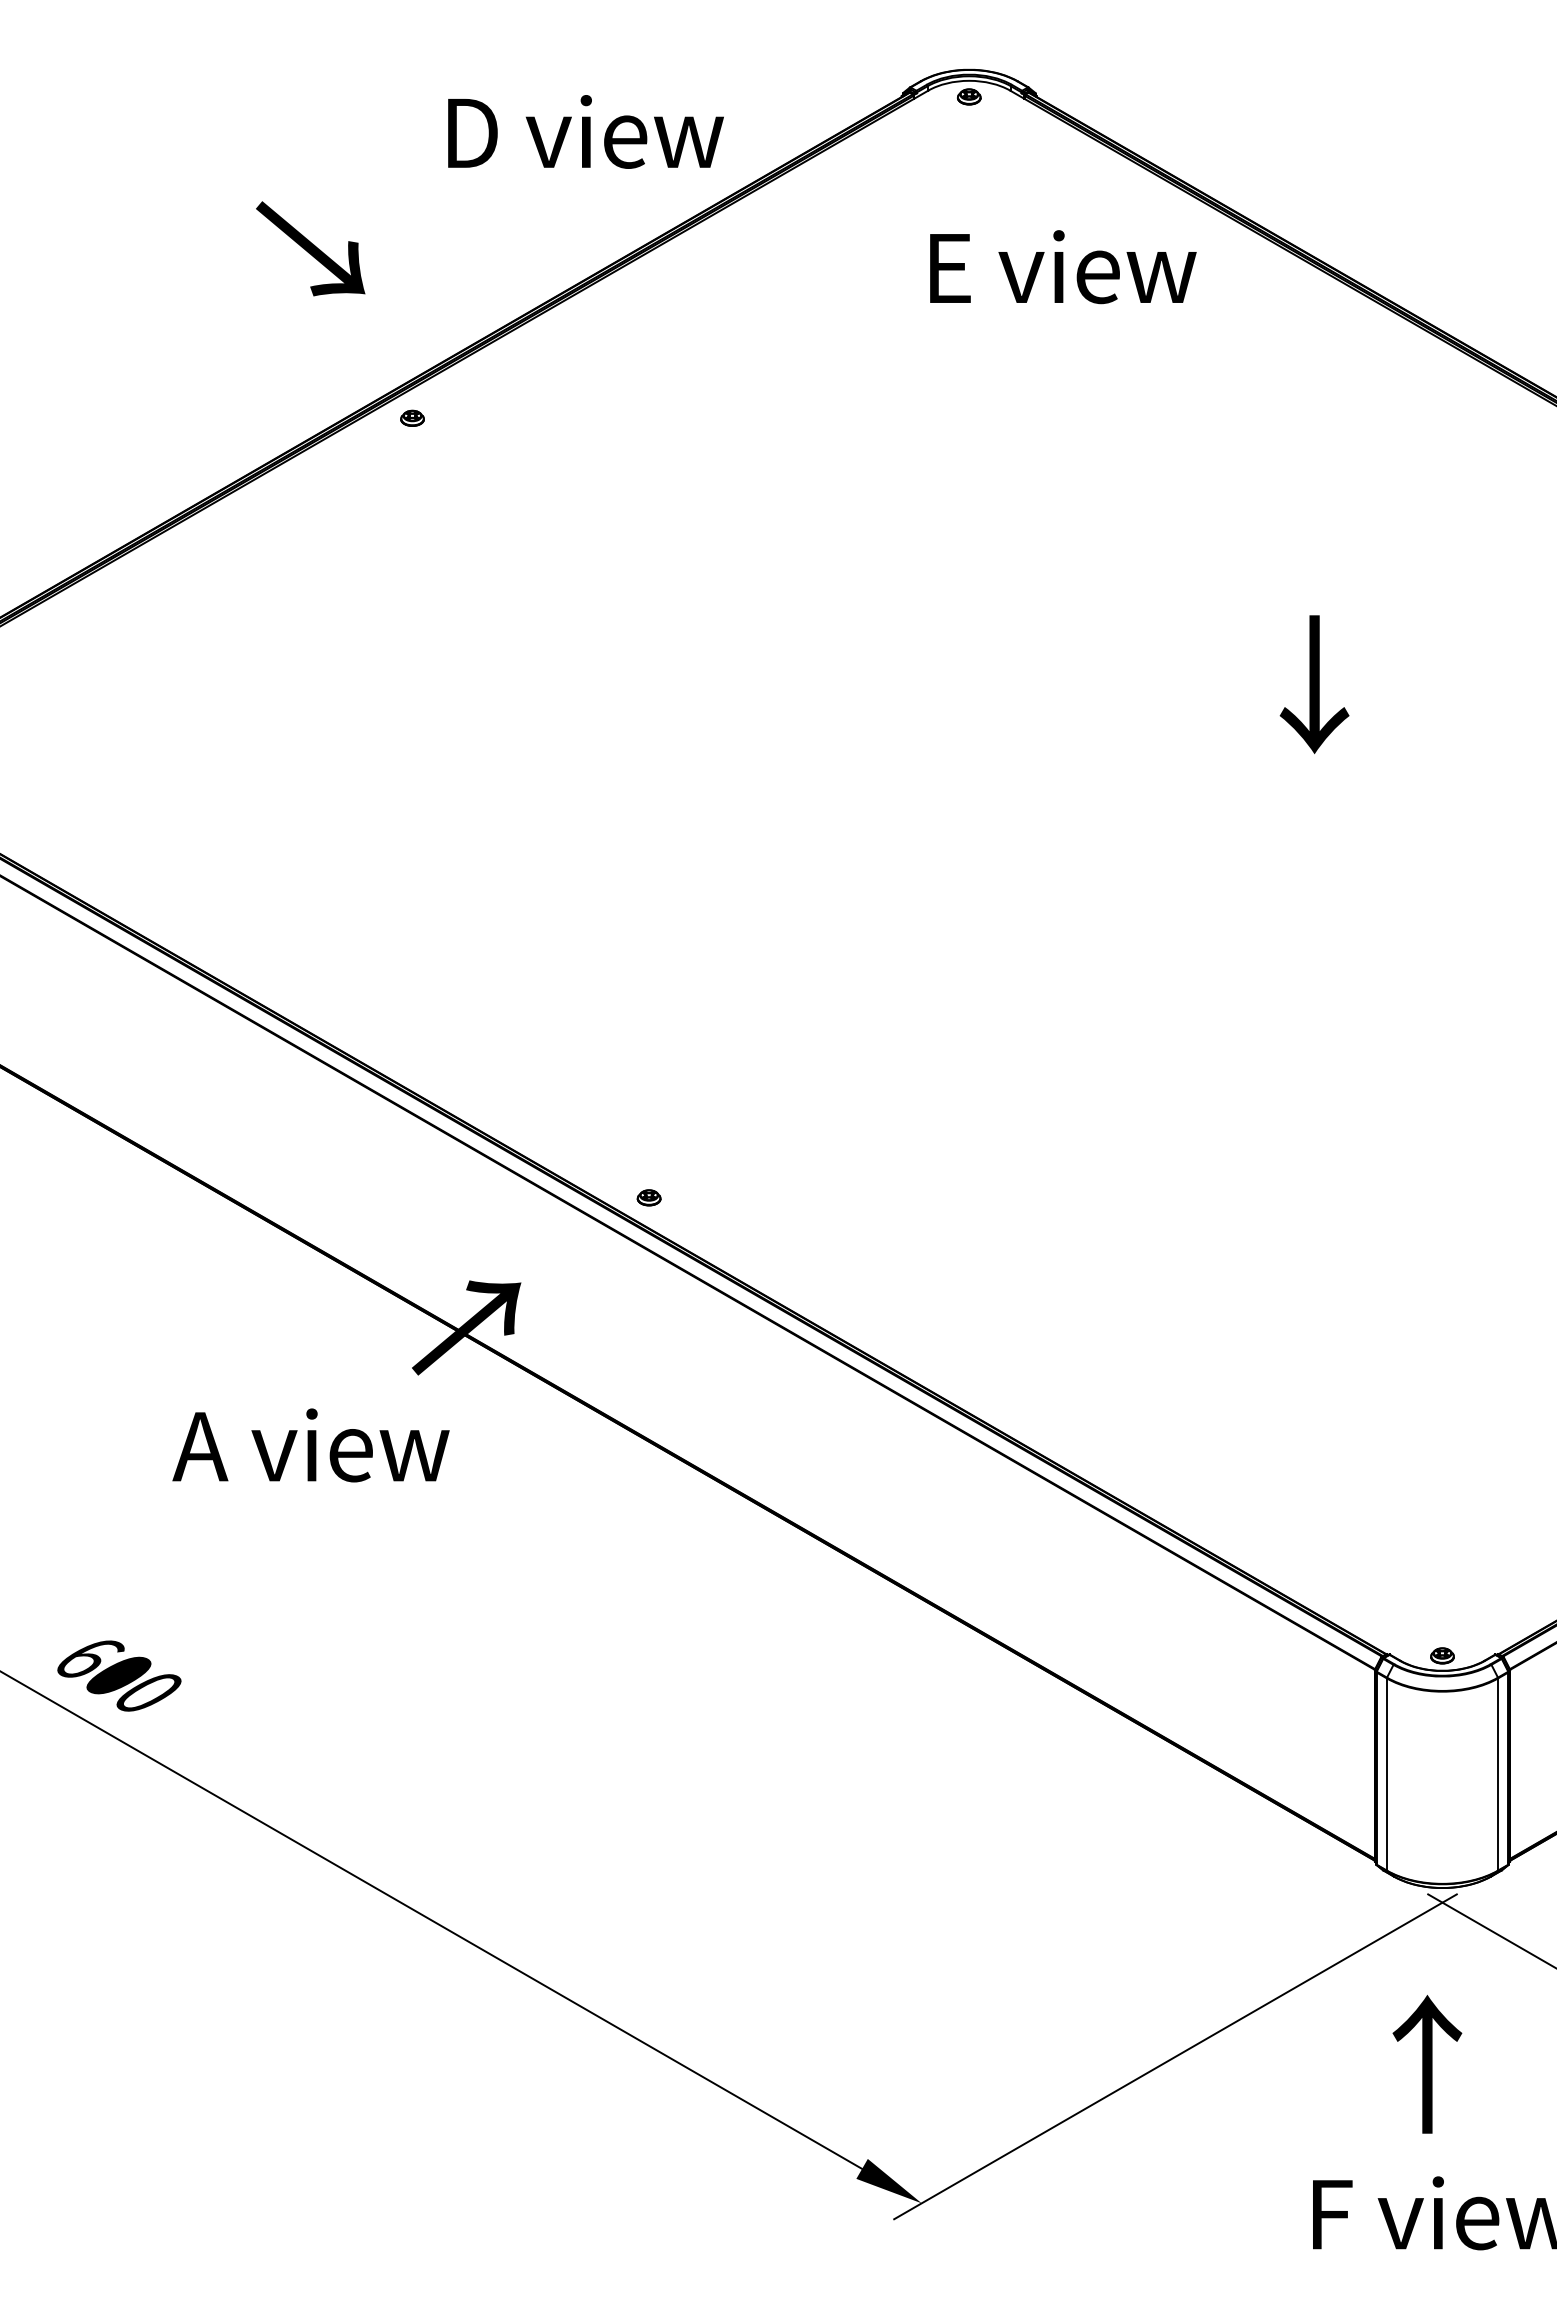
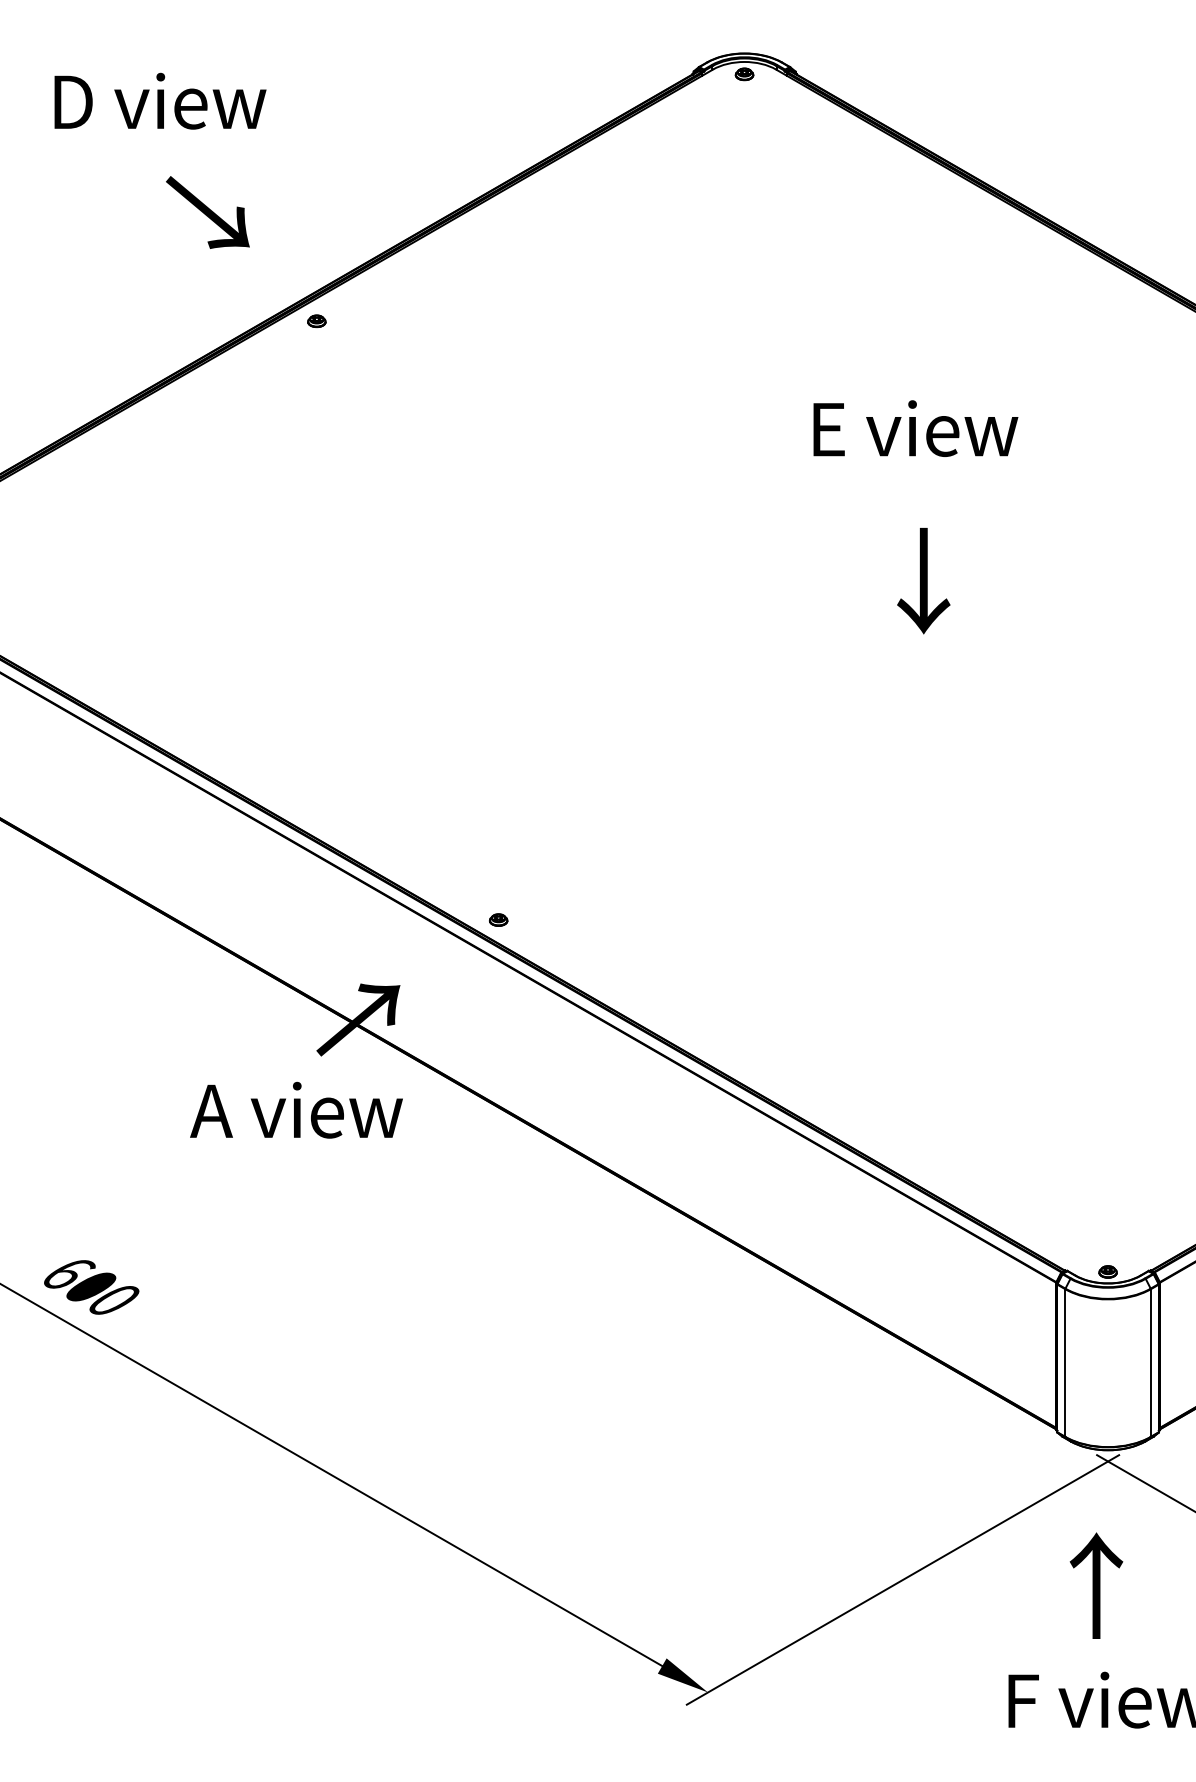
text: (585, 131) -> (160, 100), moved
text: (310, 248) -> (207, 212), moved
text: (1063, 267) -> (916, 428), moved
text: (1314, 684) -> (923, 581), moved
text: (310, 1445) -> (296, 1110), moved

